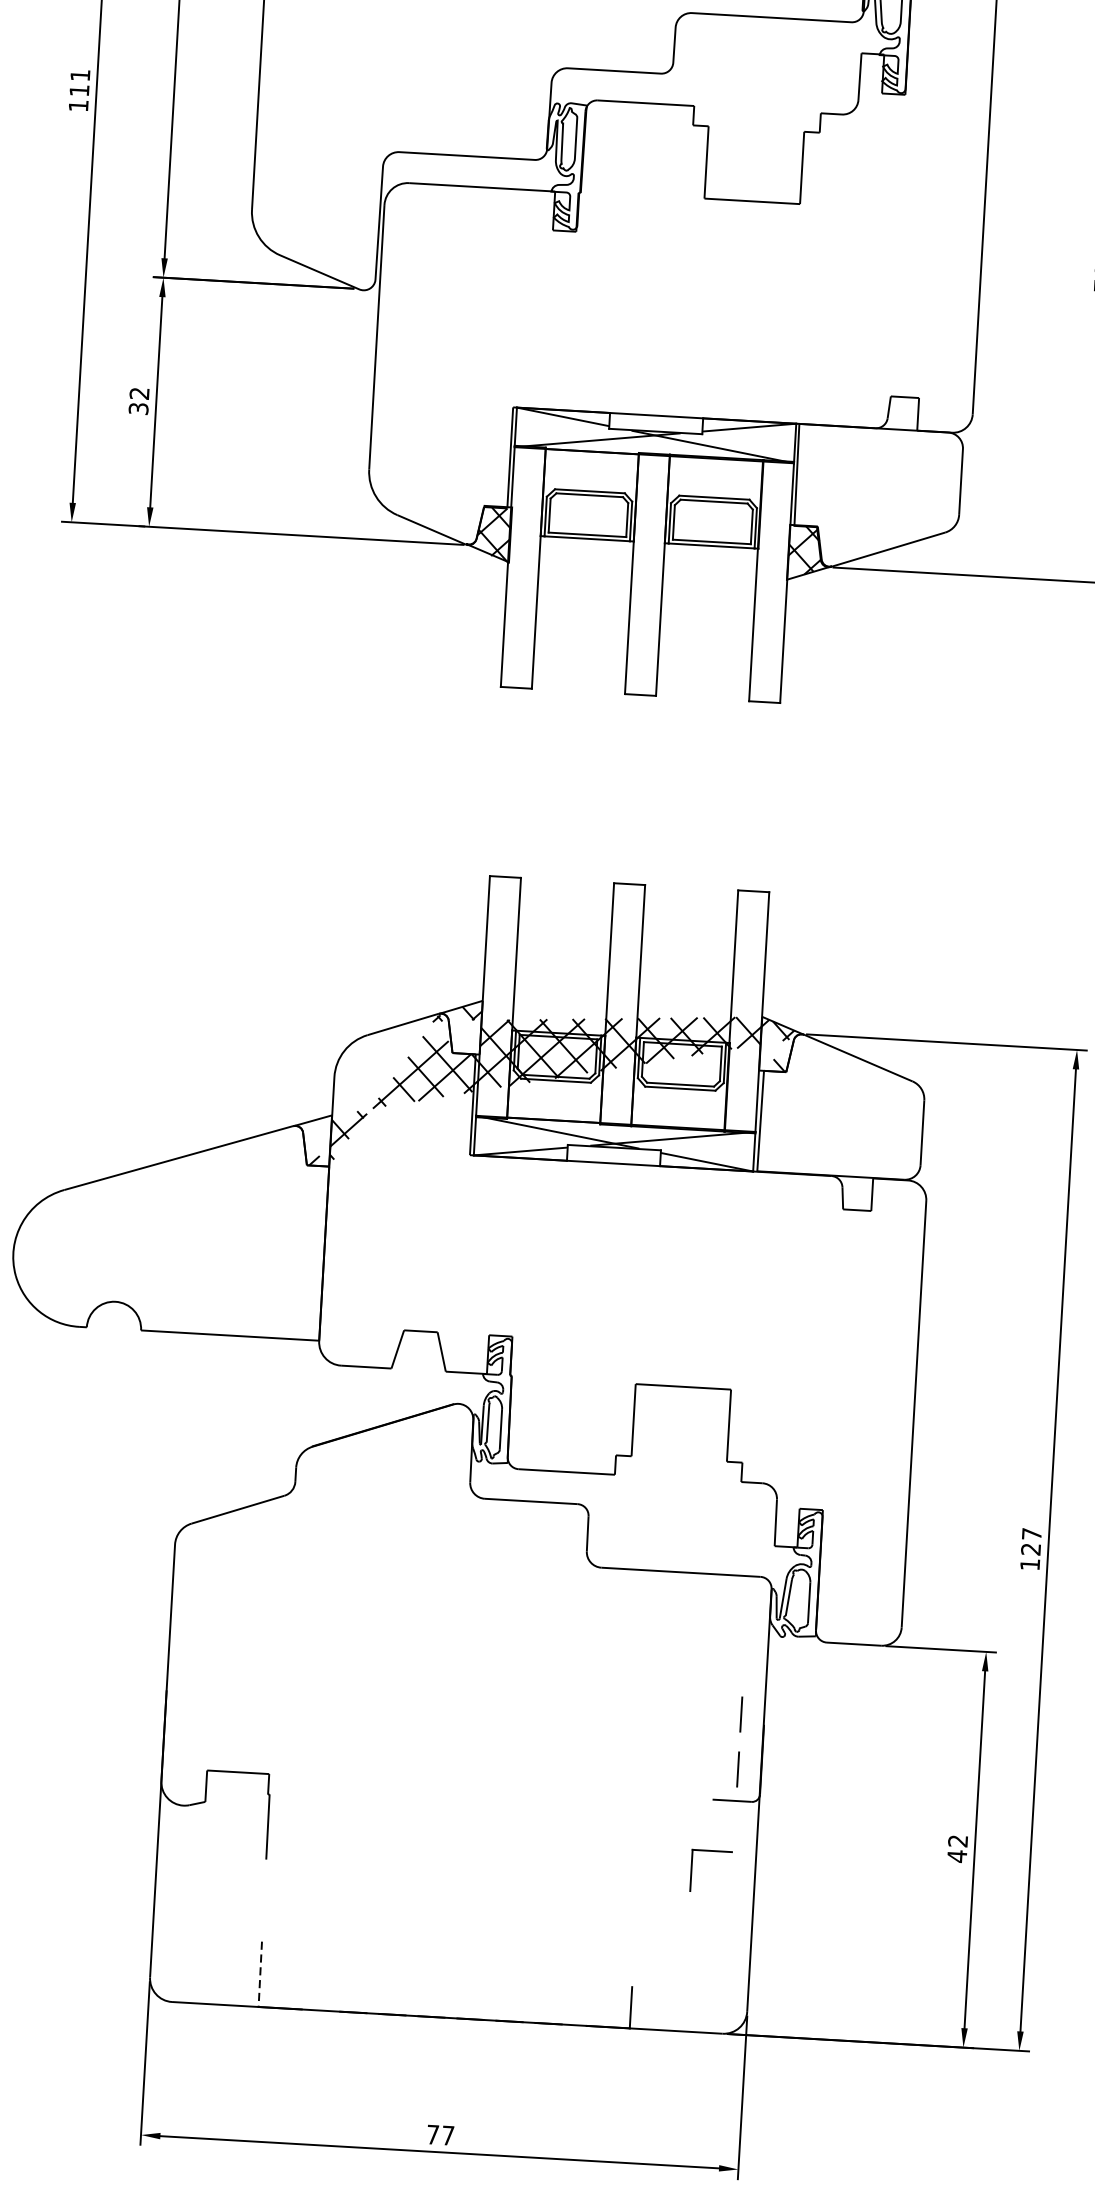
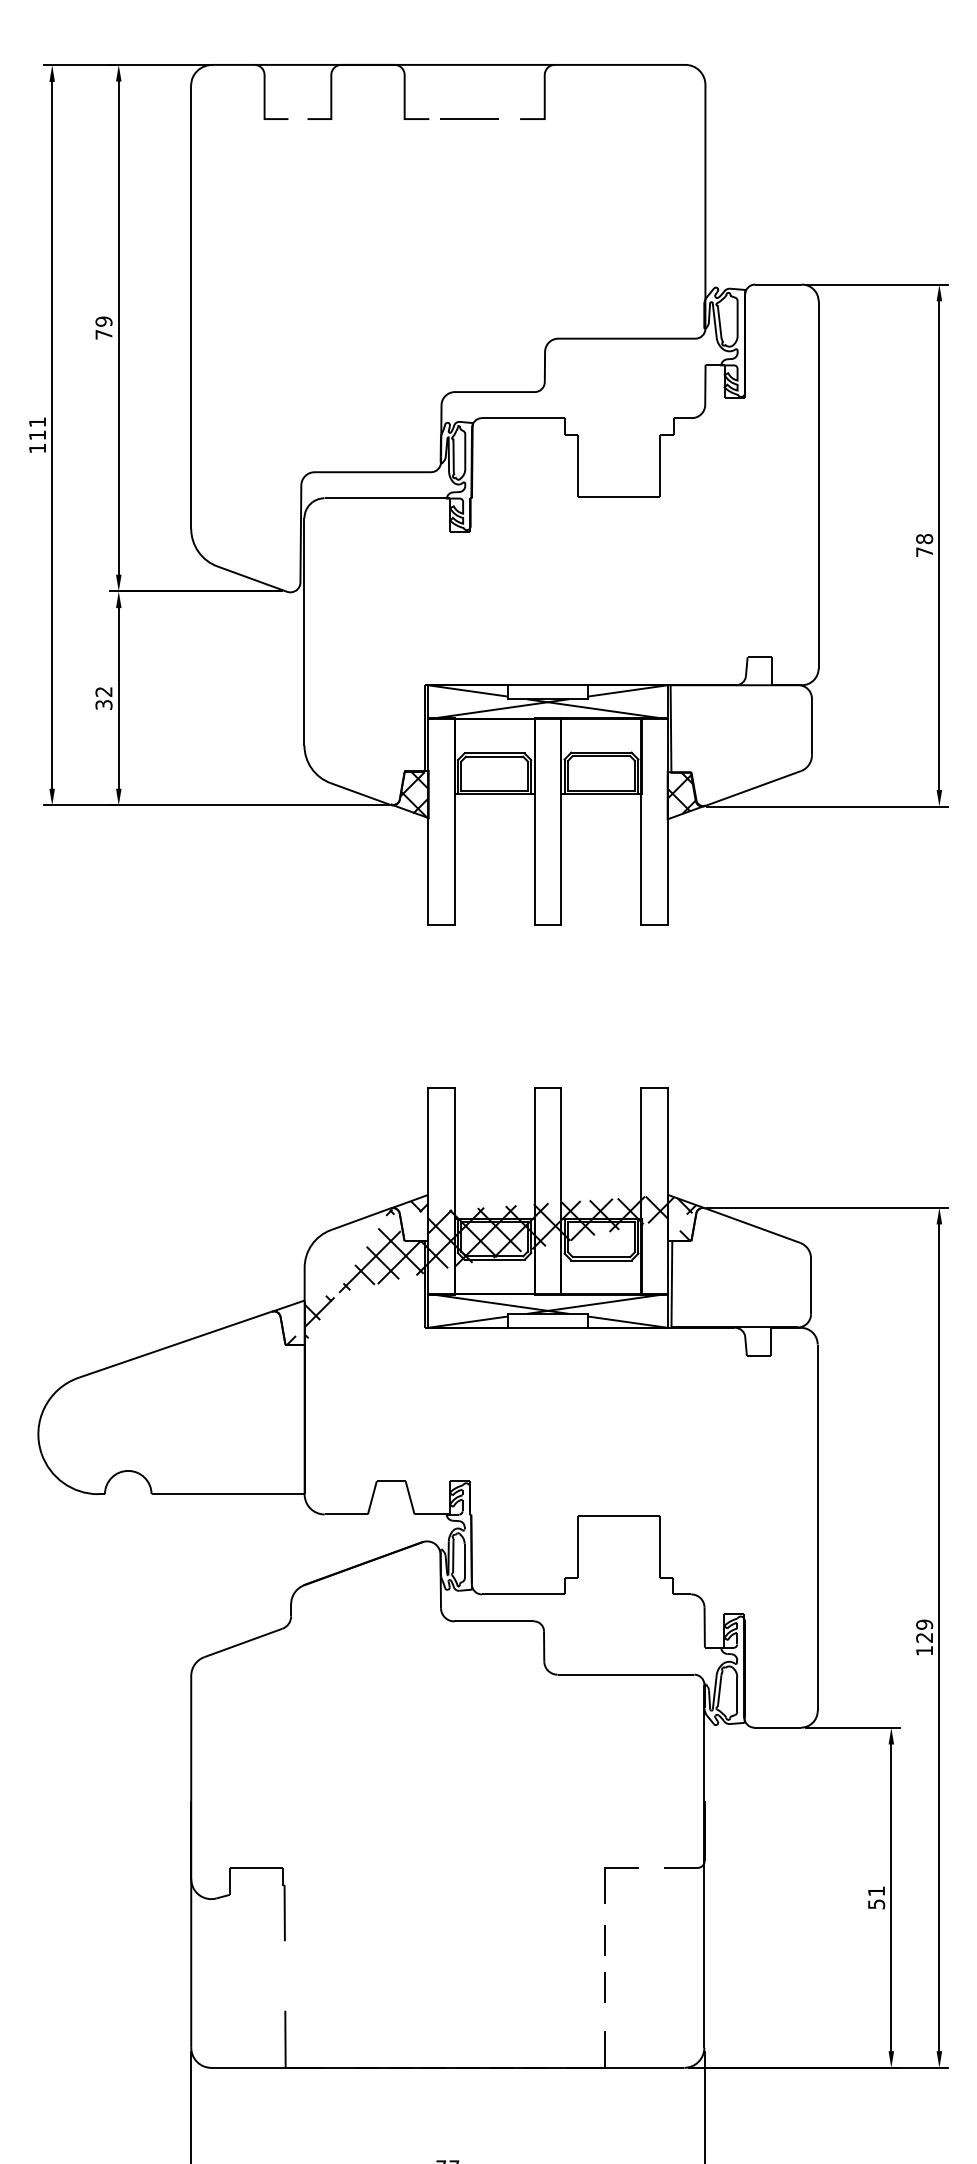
text: (1031, 1533) -> (924, 1624), 127 -> 129
line: (740, 1731) -> (604, 1955), moved
text: (957, 1848) -> (876, 1897), 42 -> 51
part: (692, 1870) -> (605, 1885), moved
line: (260, 1975) -> (285, 2040), dashed -> solid

